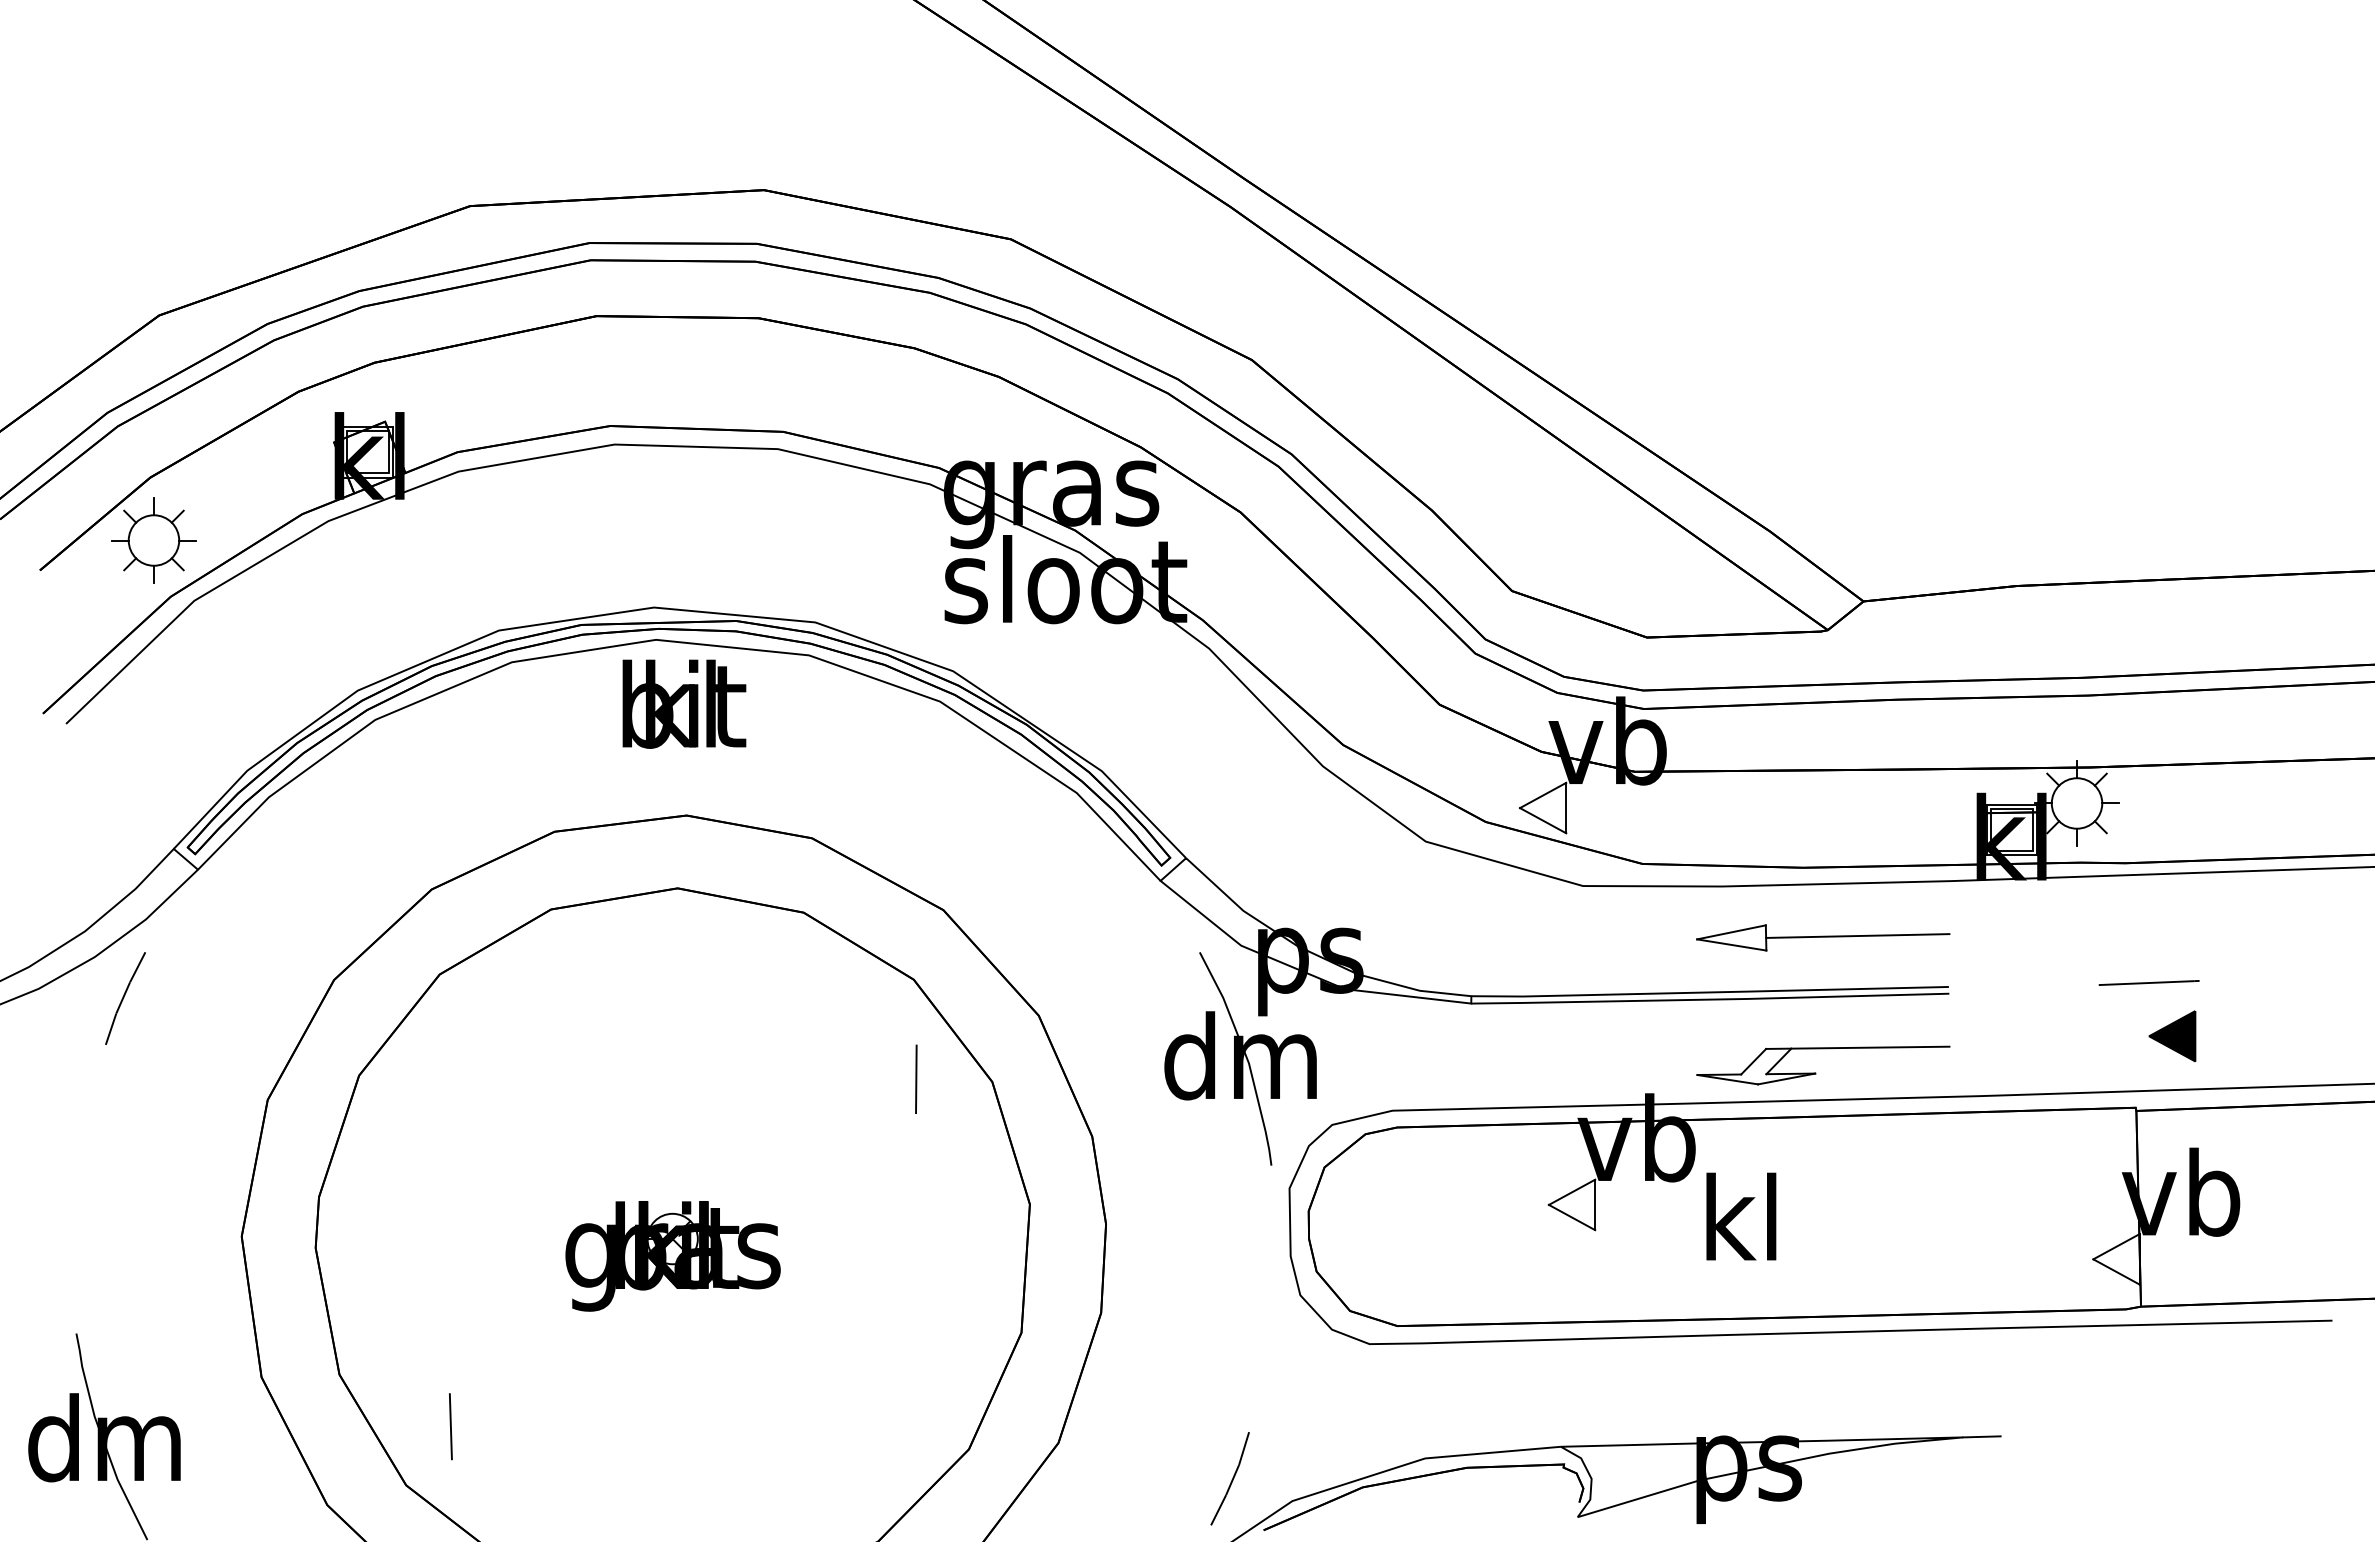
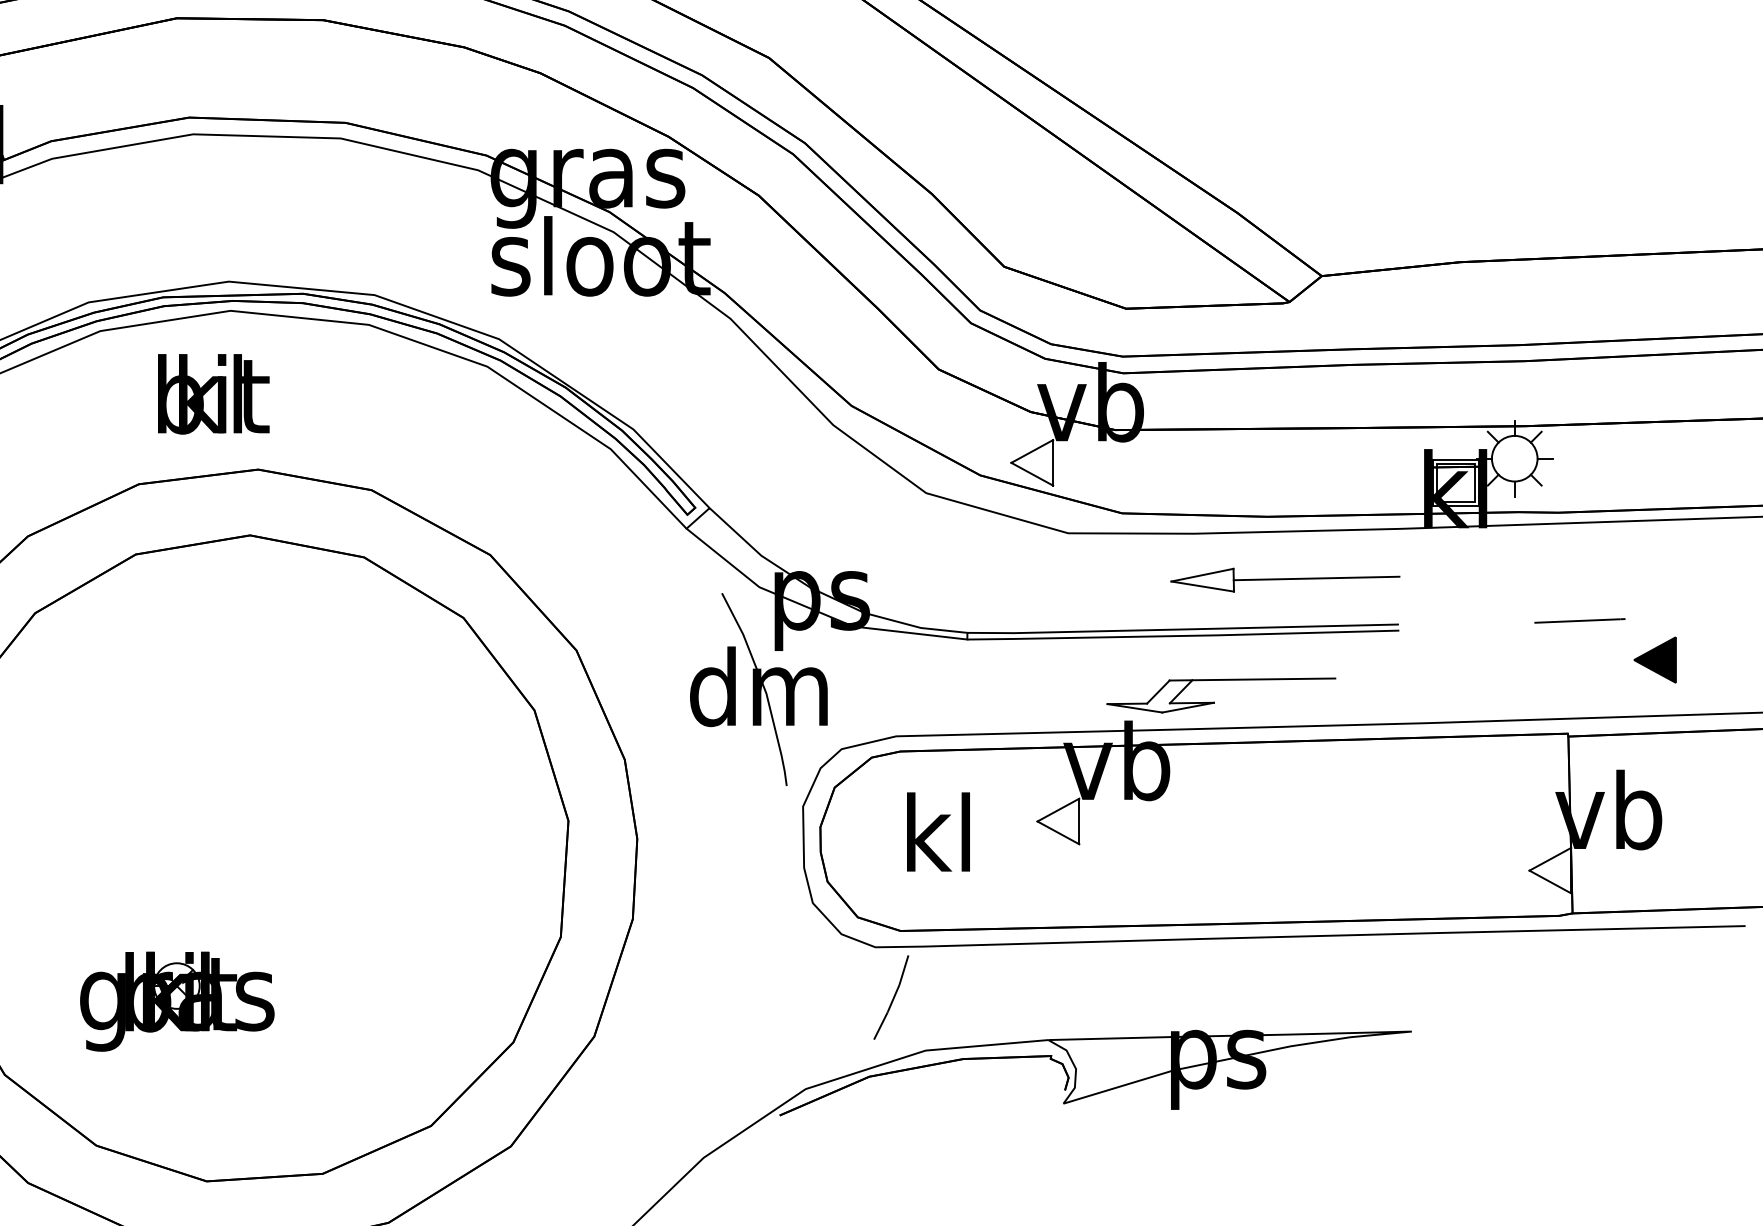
text: (684, 703) -> (213, 393), moved
part: (2172, 1036) -> (1655, 660), moved
part: (1815, 1072) -> (1214, 701), moved
line: (916, 1079) -> (465, 708), removed
text: (1741, 1216) -> (938, 831), moved
part: (672, 1256) -> (176, 1001), moved
line: (450, 1426) -> (44, 1021), removed
line: (1981, 1436) -> (1428, 1030), removed
line: (1231, 1479) -> (892, 998), moved

